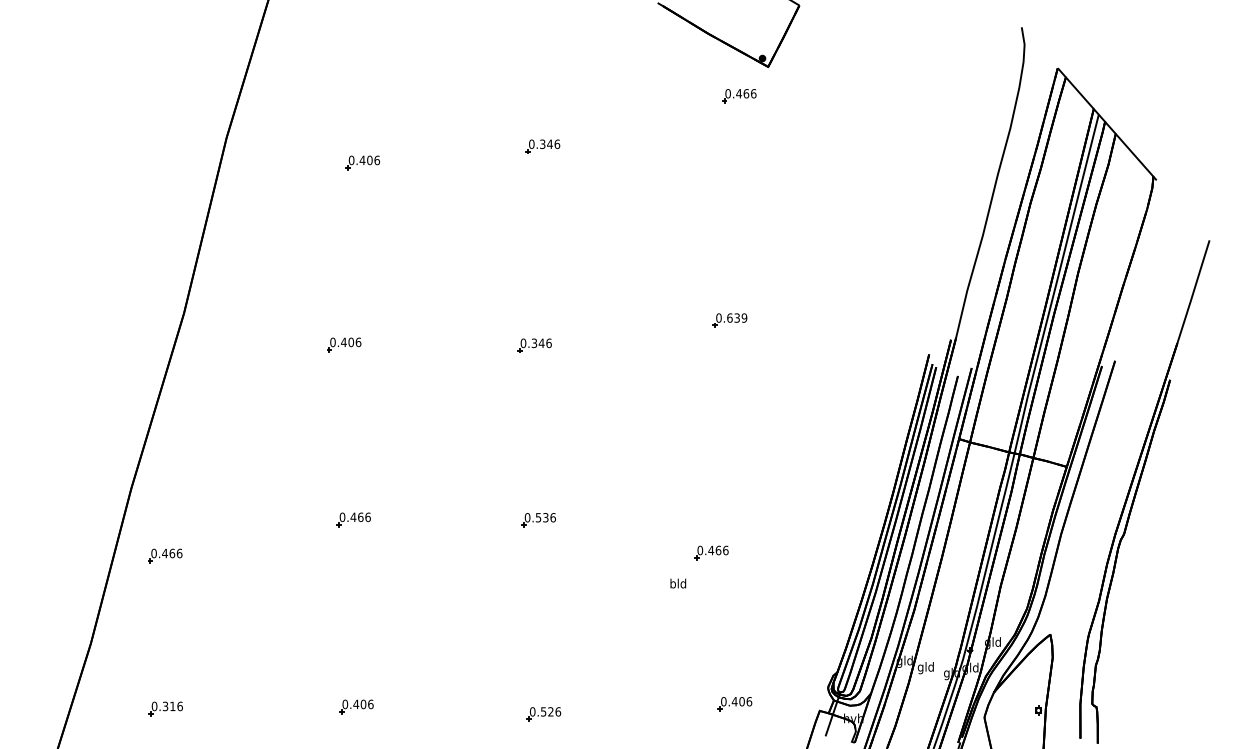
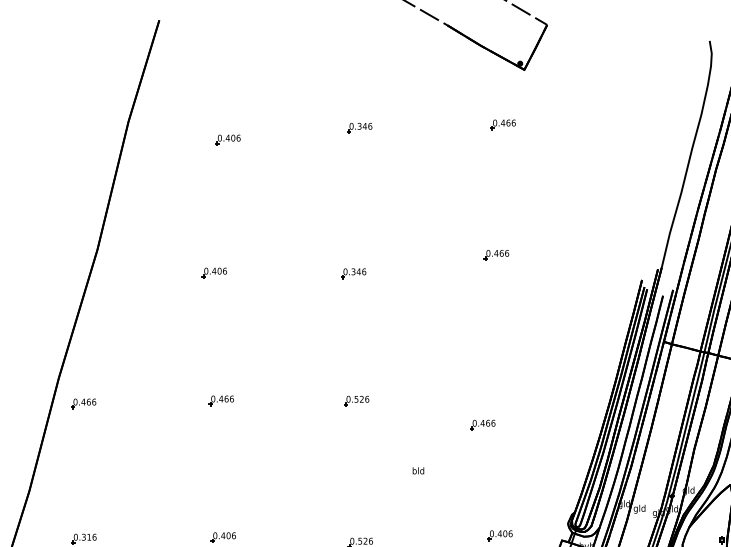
part: (739, 96) -> (503, 125), moved
text: (736, 317) -> (501, 252), 0.639 -> 0.466
text: (545, 517) -> (361, 399), 0.536 -> 0.526
part: (165, 555) -> (83, 403), moved
text: (678, 583) -> (418, 470), moved

